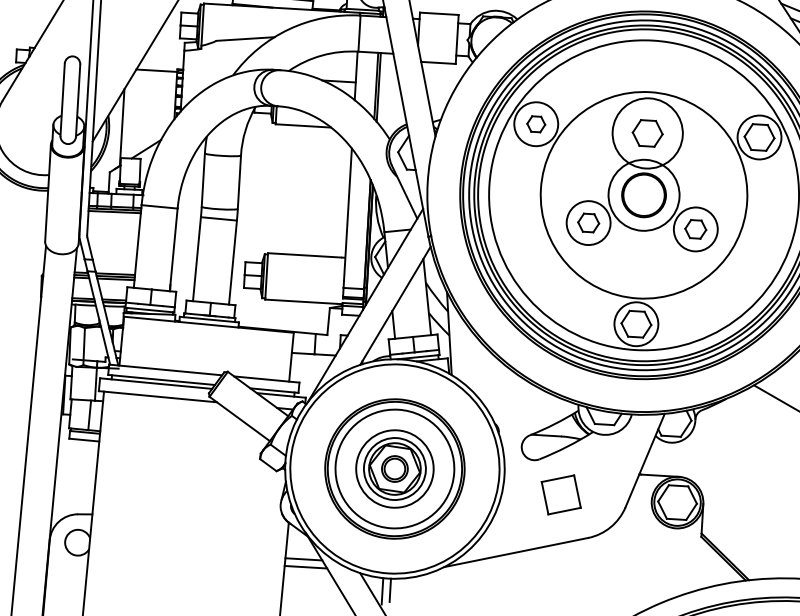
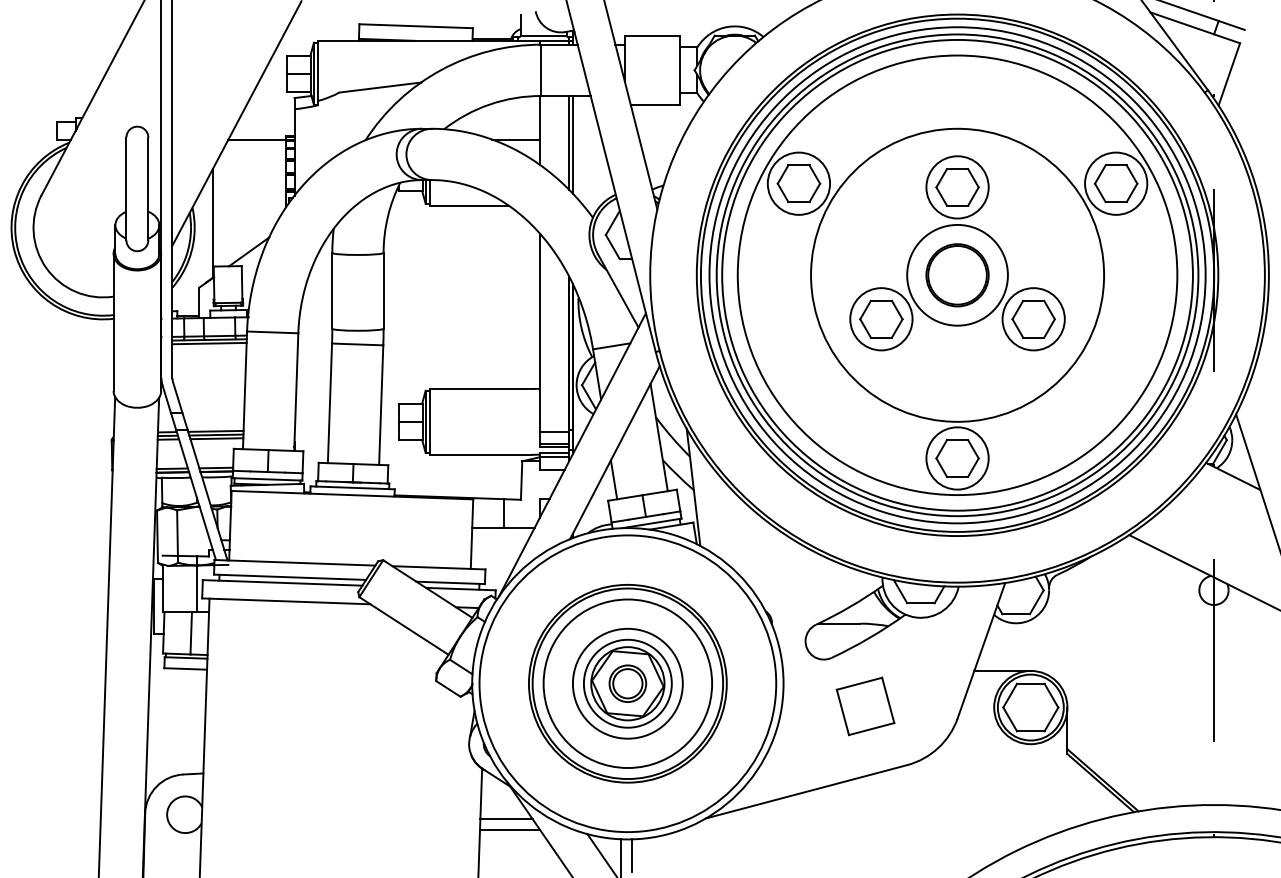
part: (535, 124) -> (798, 183), size x1.67
circle: (647, 133) -> (957, 187), size x0.62
part: (588, 222) -> (881, 318), size x1.43
part: (695, 228) -> (1033, 318), size x1.43

